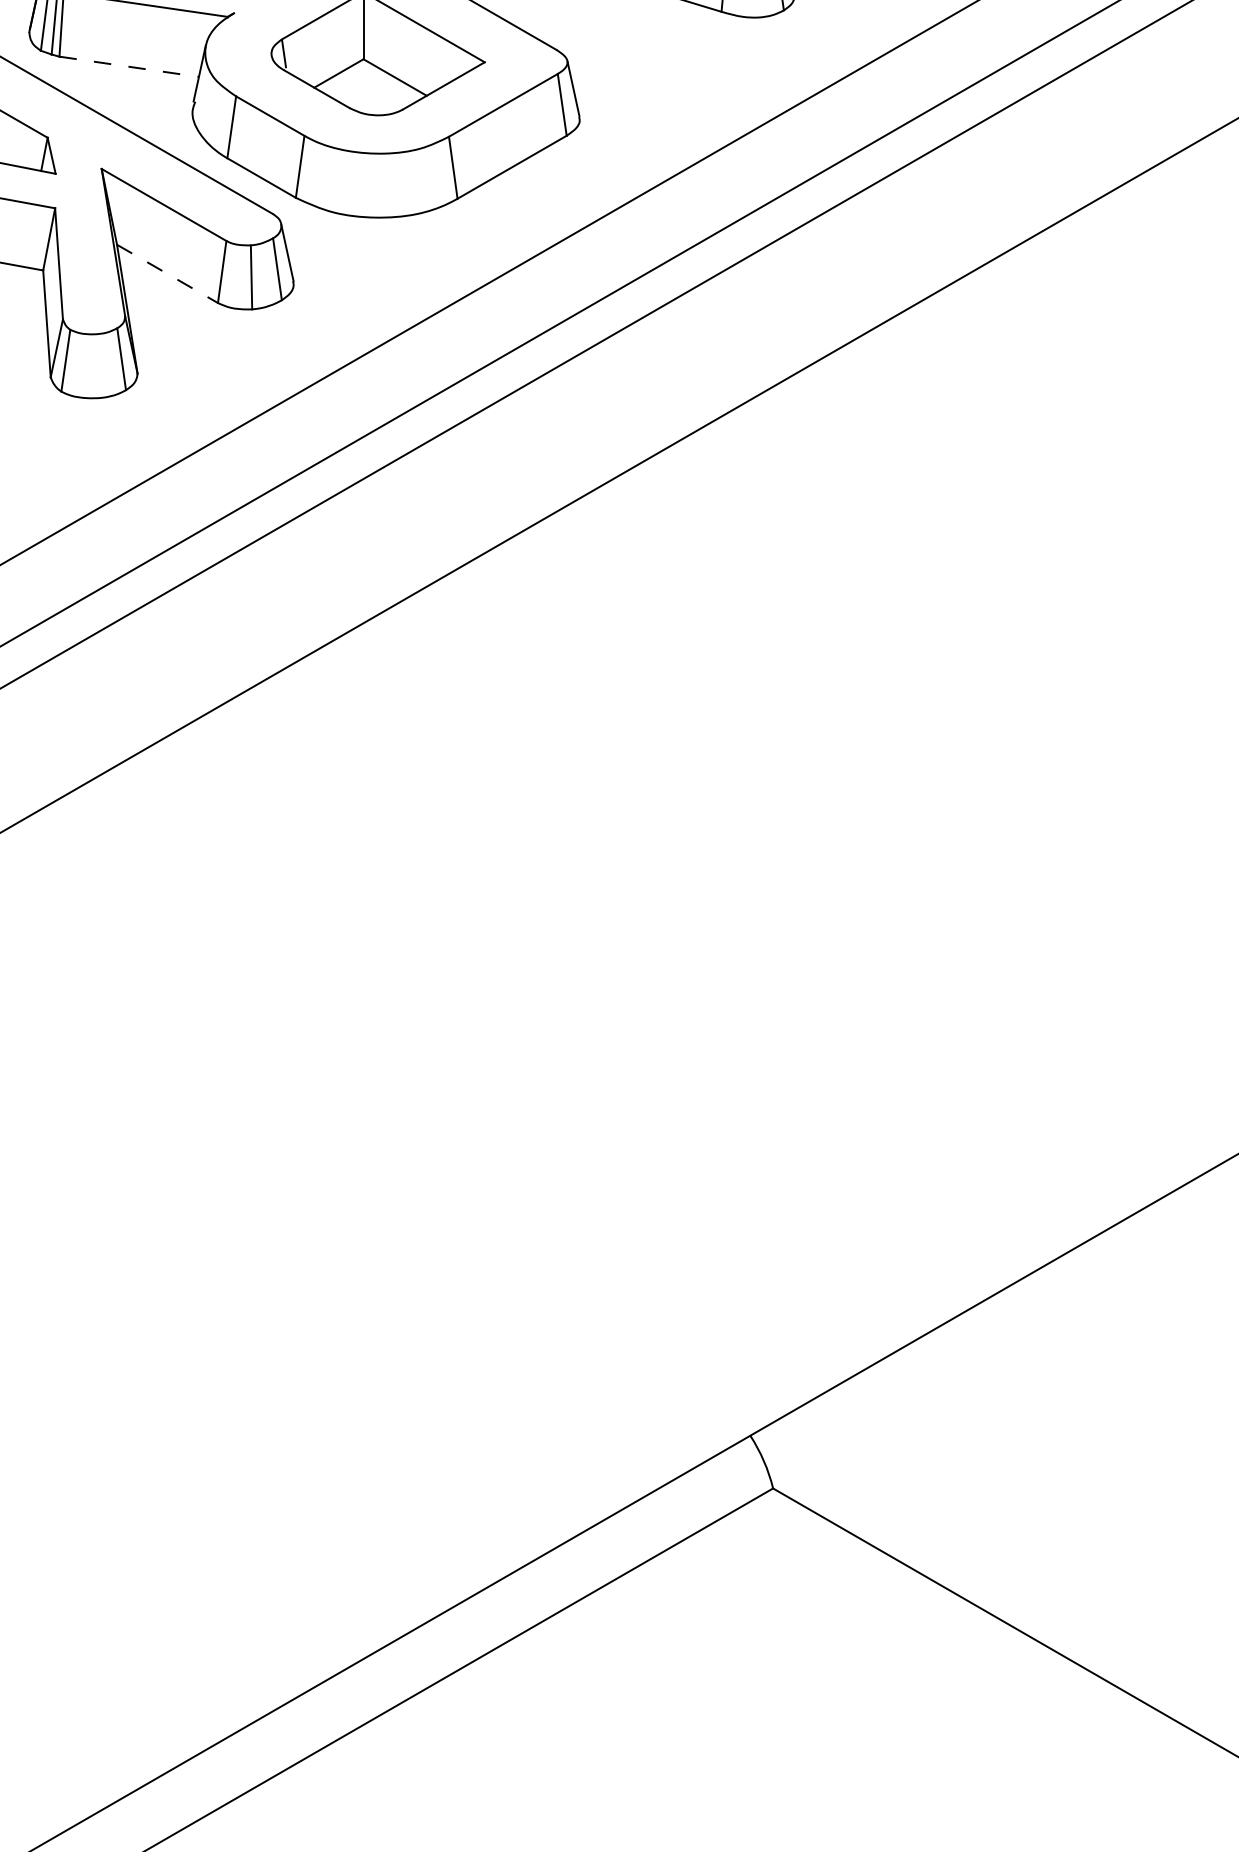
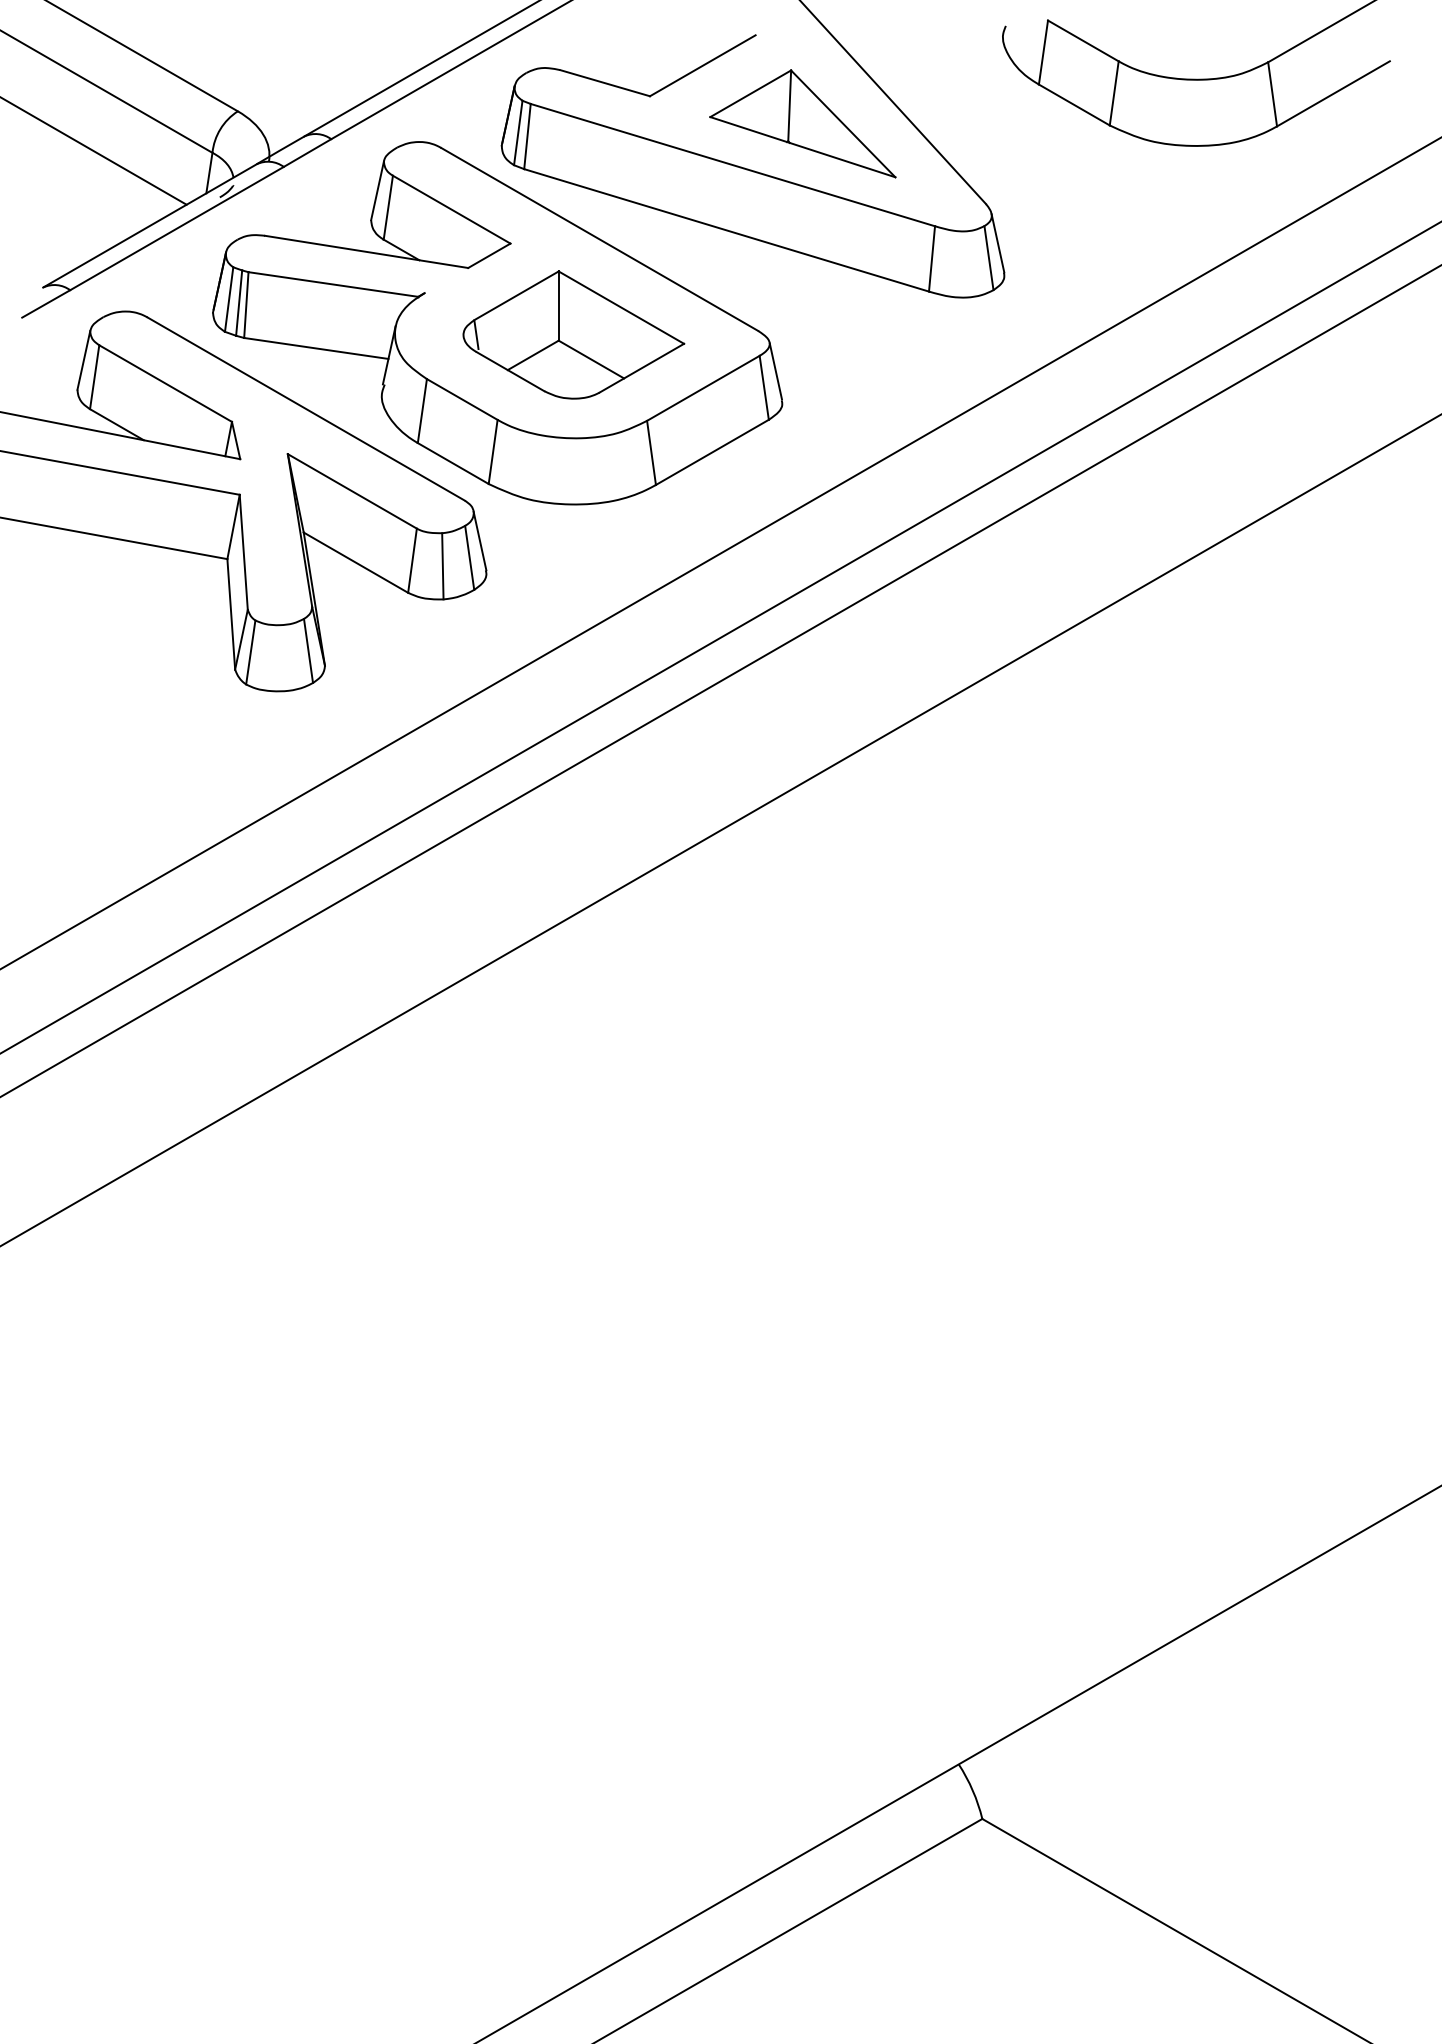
line: (129, 66) -> (316, 348), dashed -> solid
line: (168, 273) -> (356, 562), dashed -> solid

